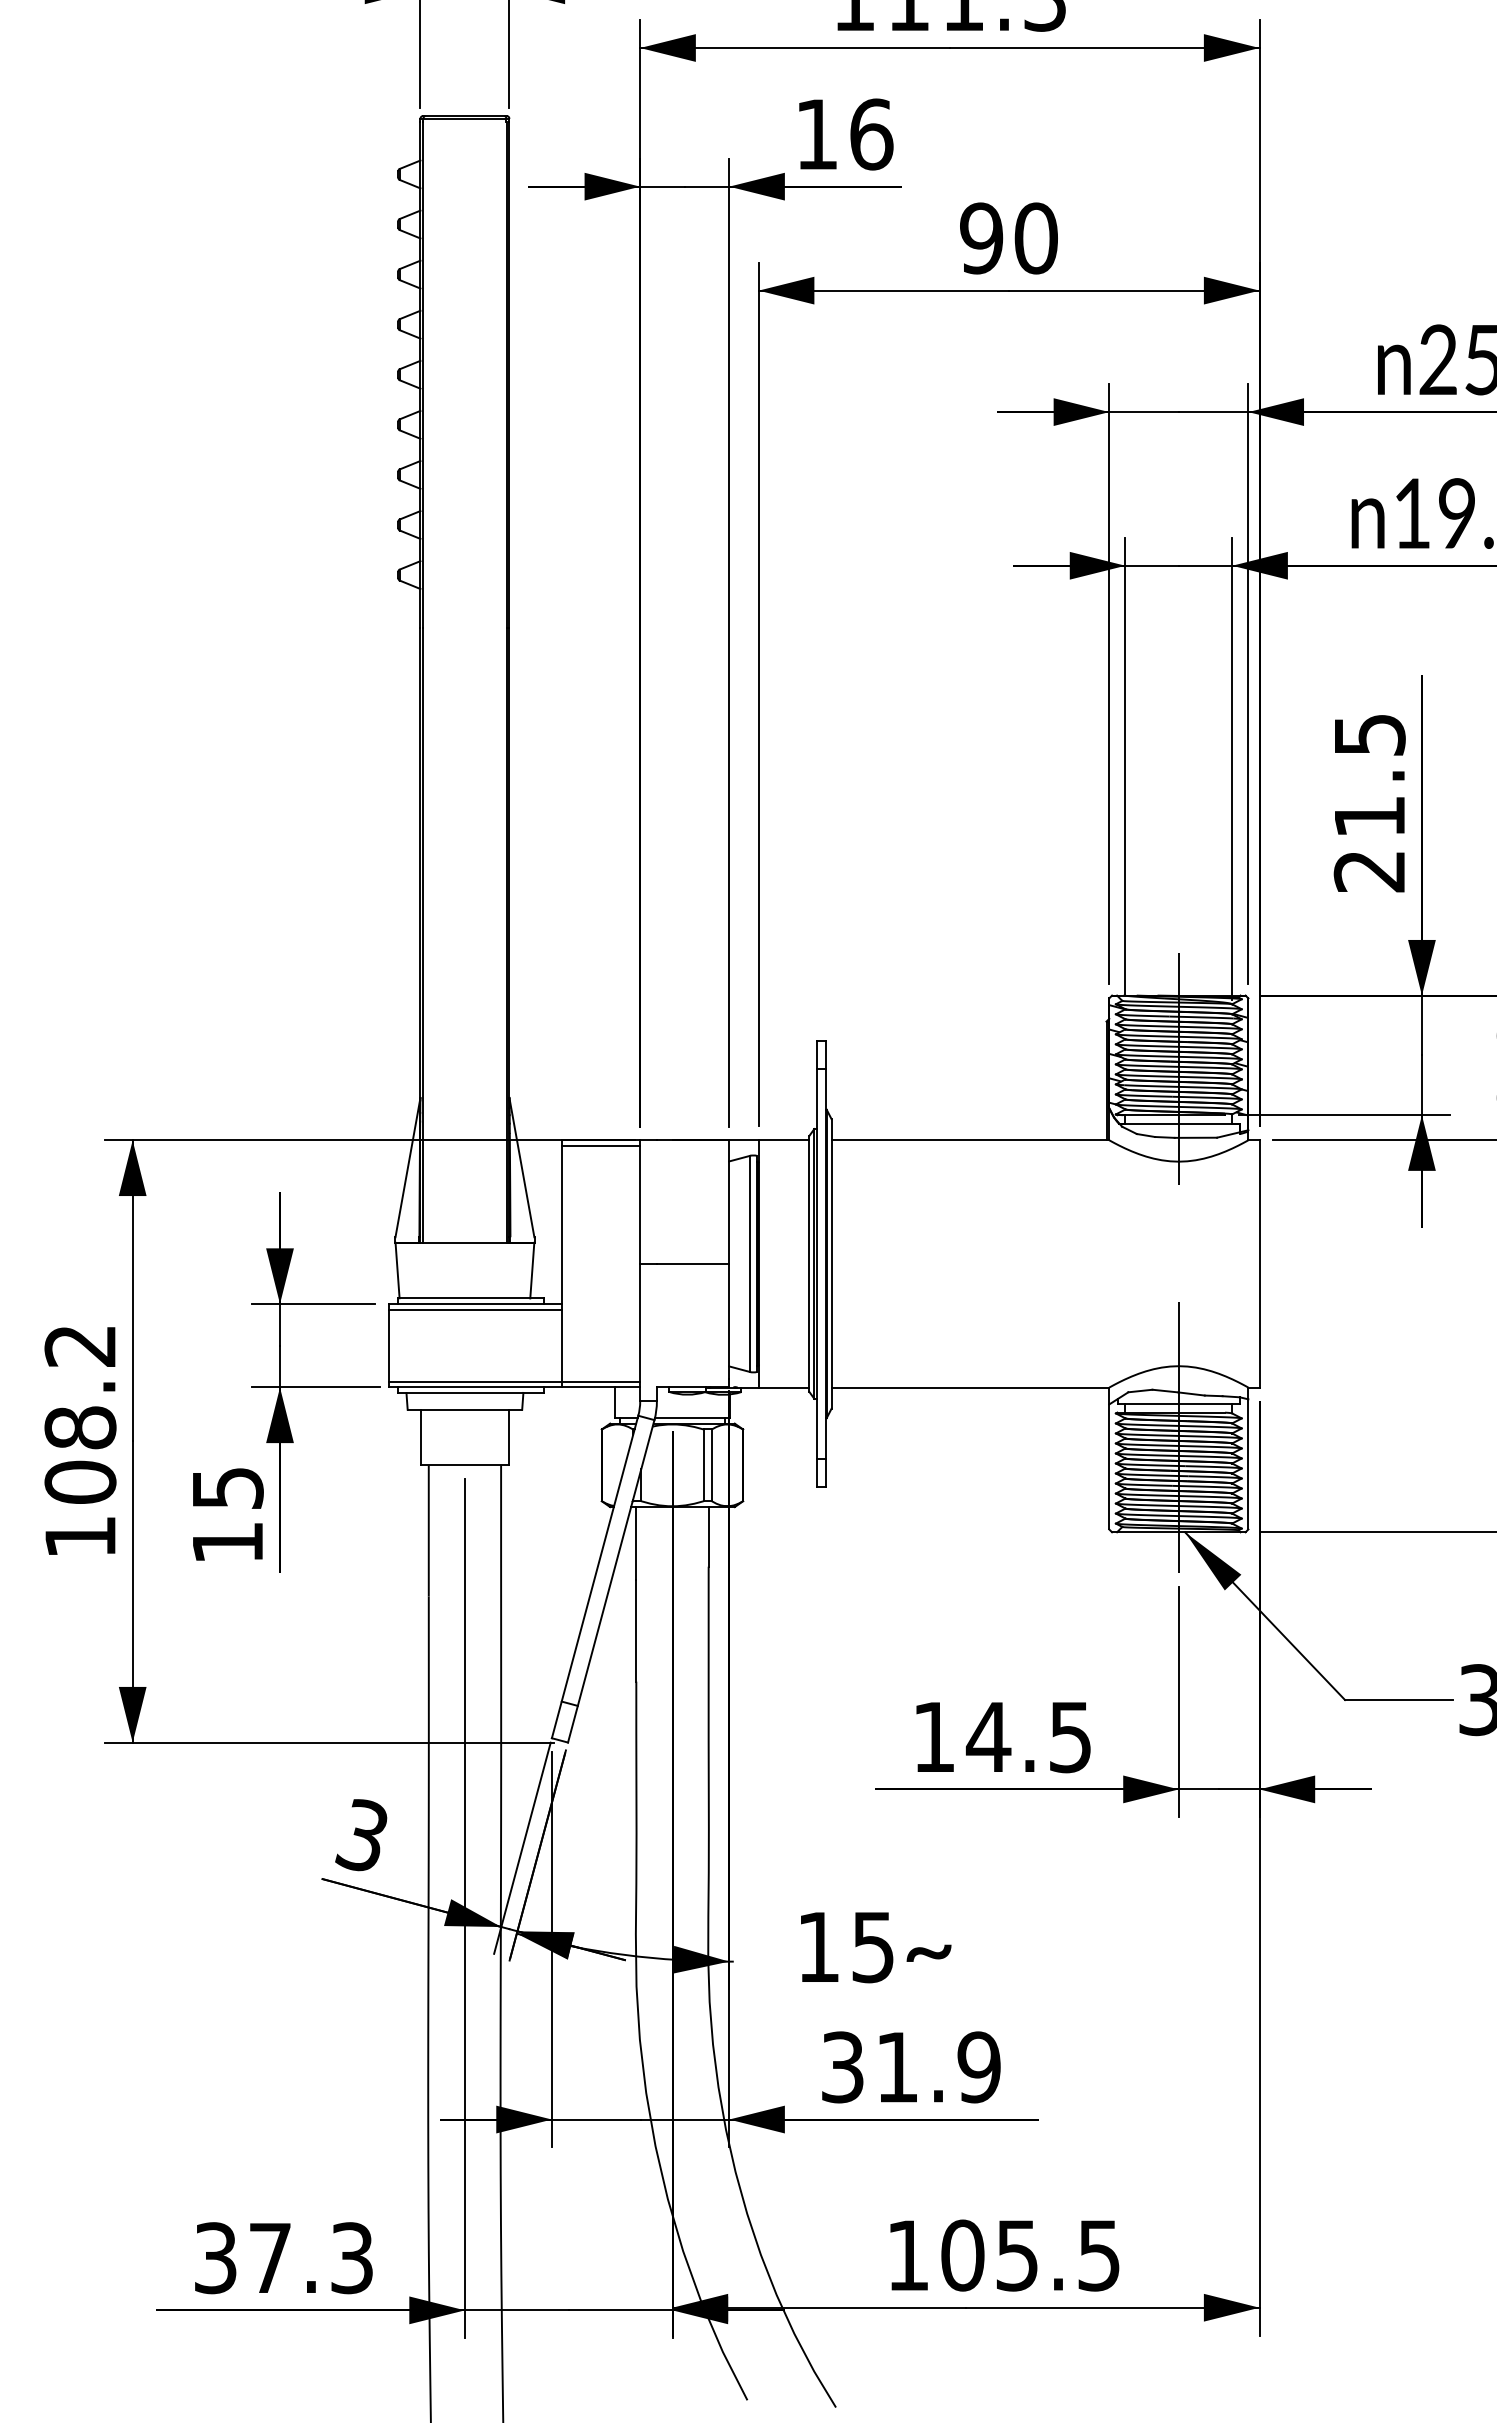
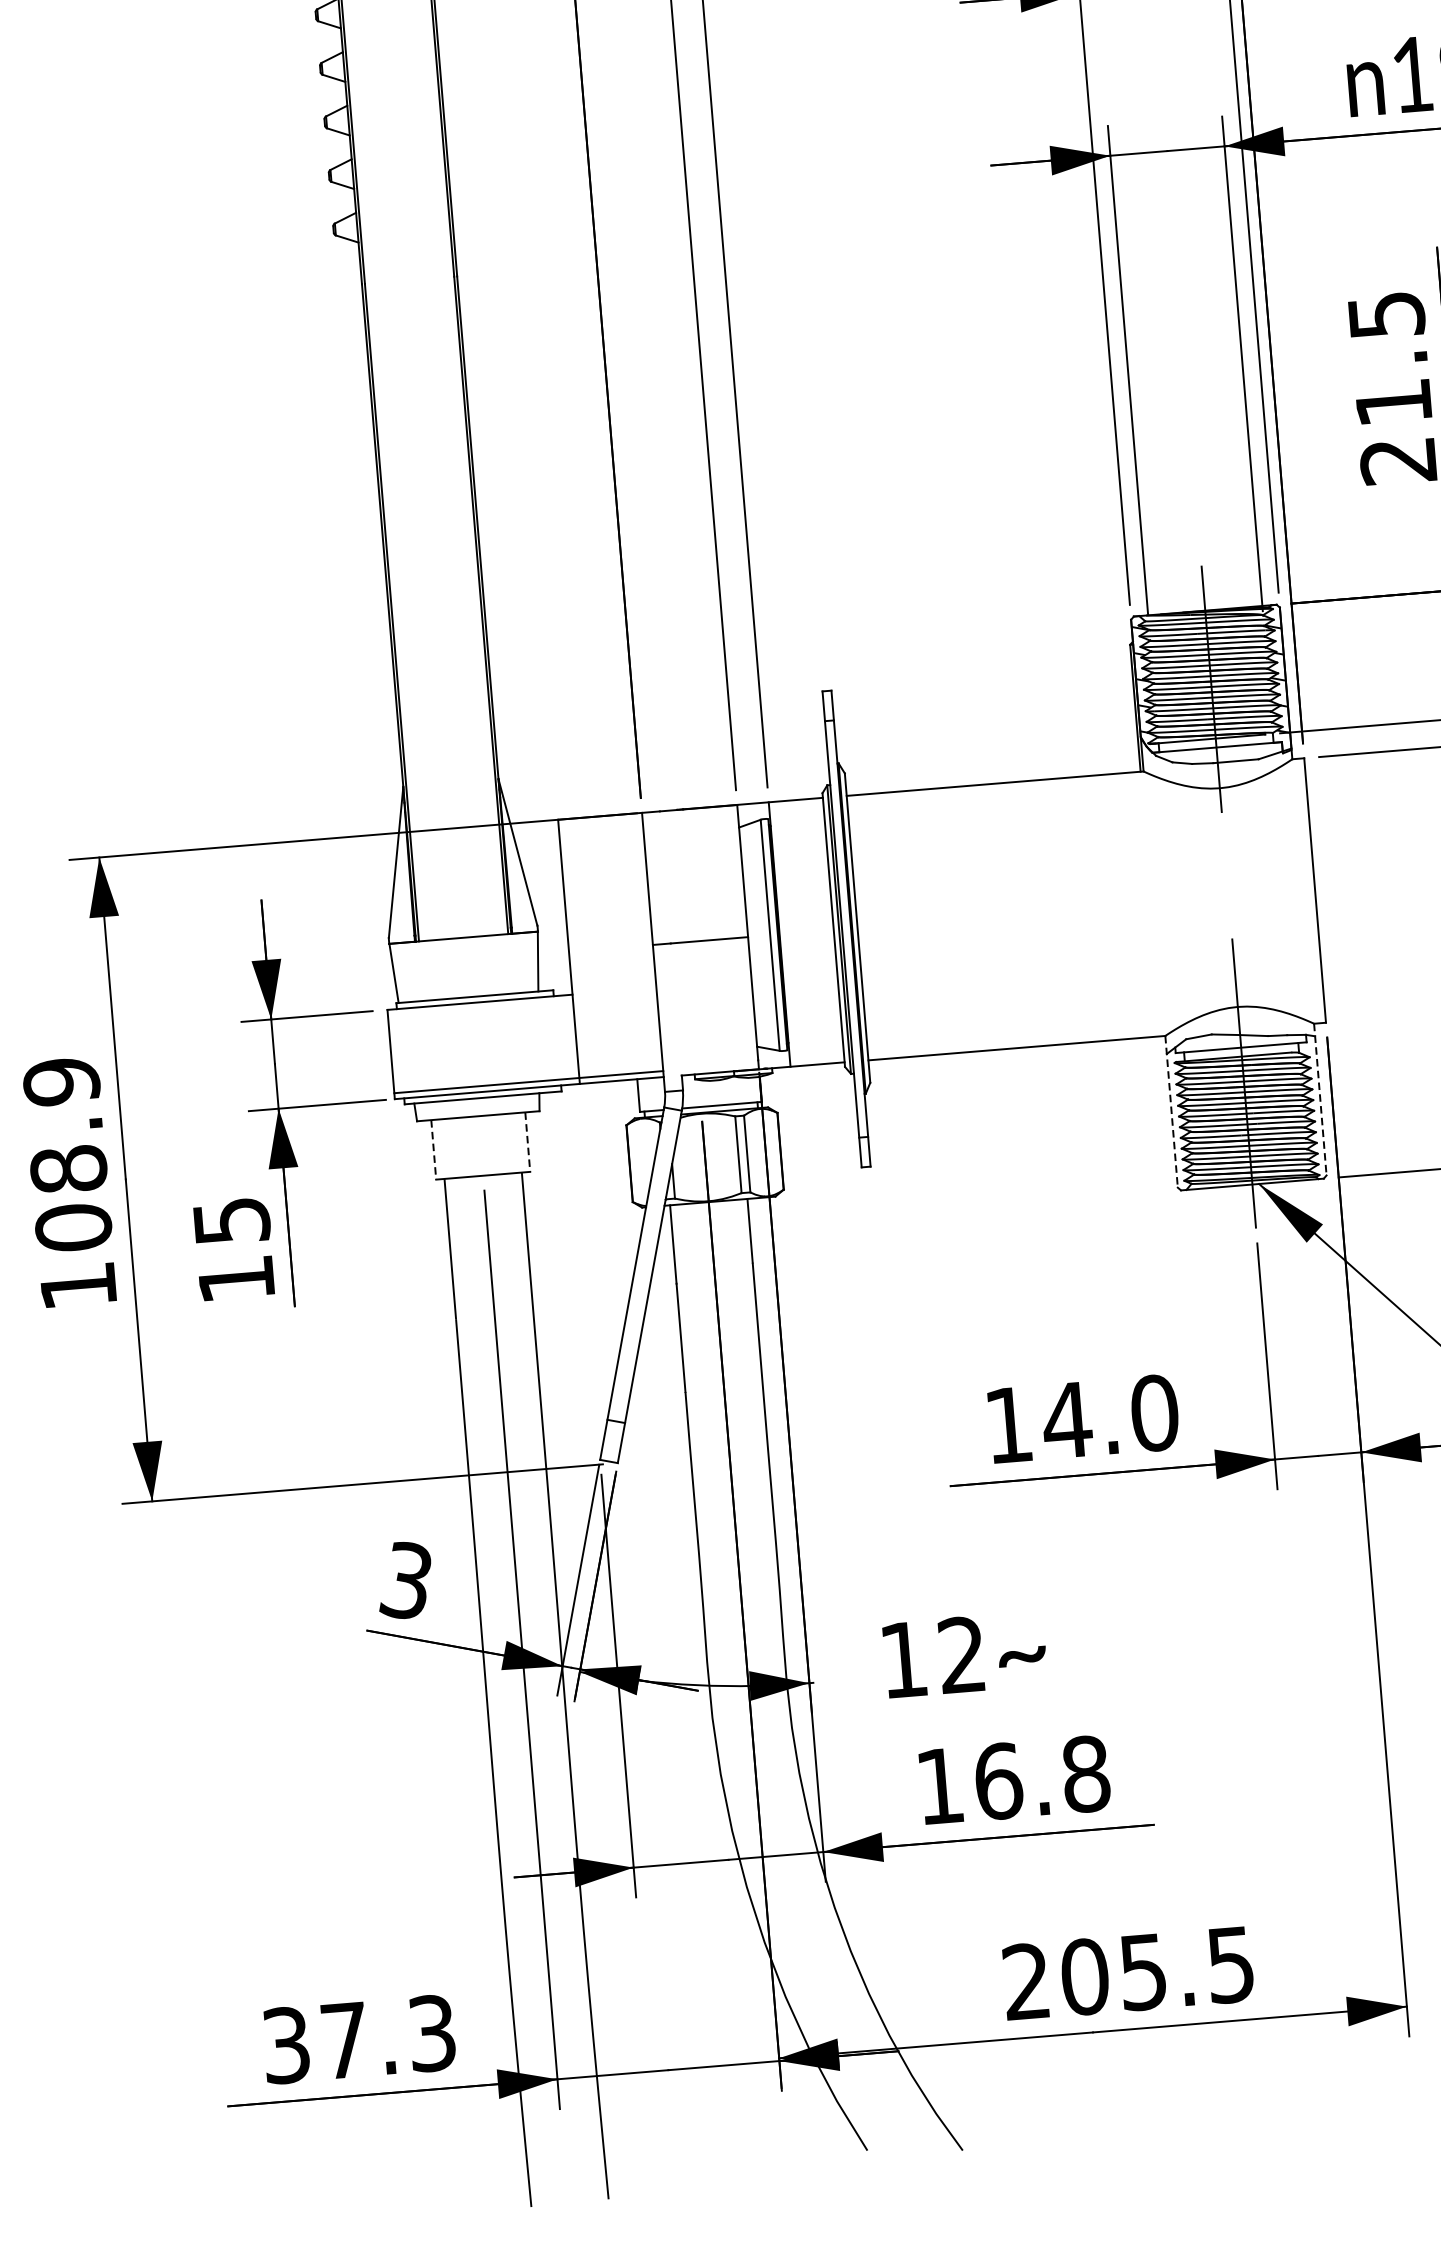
line: (600, 1145) -> (600, 821), removed
line: (474, 1309) -> (479, 1008), removed
text: (80, 1345) -> (61, 1081), 108.2 -> 108.9
line: (420, 1437) -> (433, 1149), solid -> dashed
line: (508, 1437) -> (527, 1142), solid -> dashed
line: (1109, 1458) -> (1171, 1111), solid -> dashed
line: (1248, 1458) -> (1320, 1099), solid -> dashed
text: (1070, 1737) -> (1154, 1413), 14.5 -> 14.0
text: (872, 1947) -> (961, 1655), 15 -> 12
text: (911, 2067) -> (1013, 1780), 31.9 -> 16.8
text: (907, 2254) -> (1025, 1980), 105.5 -> 205.5

